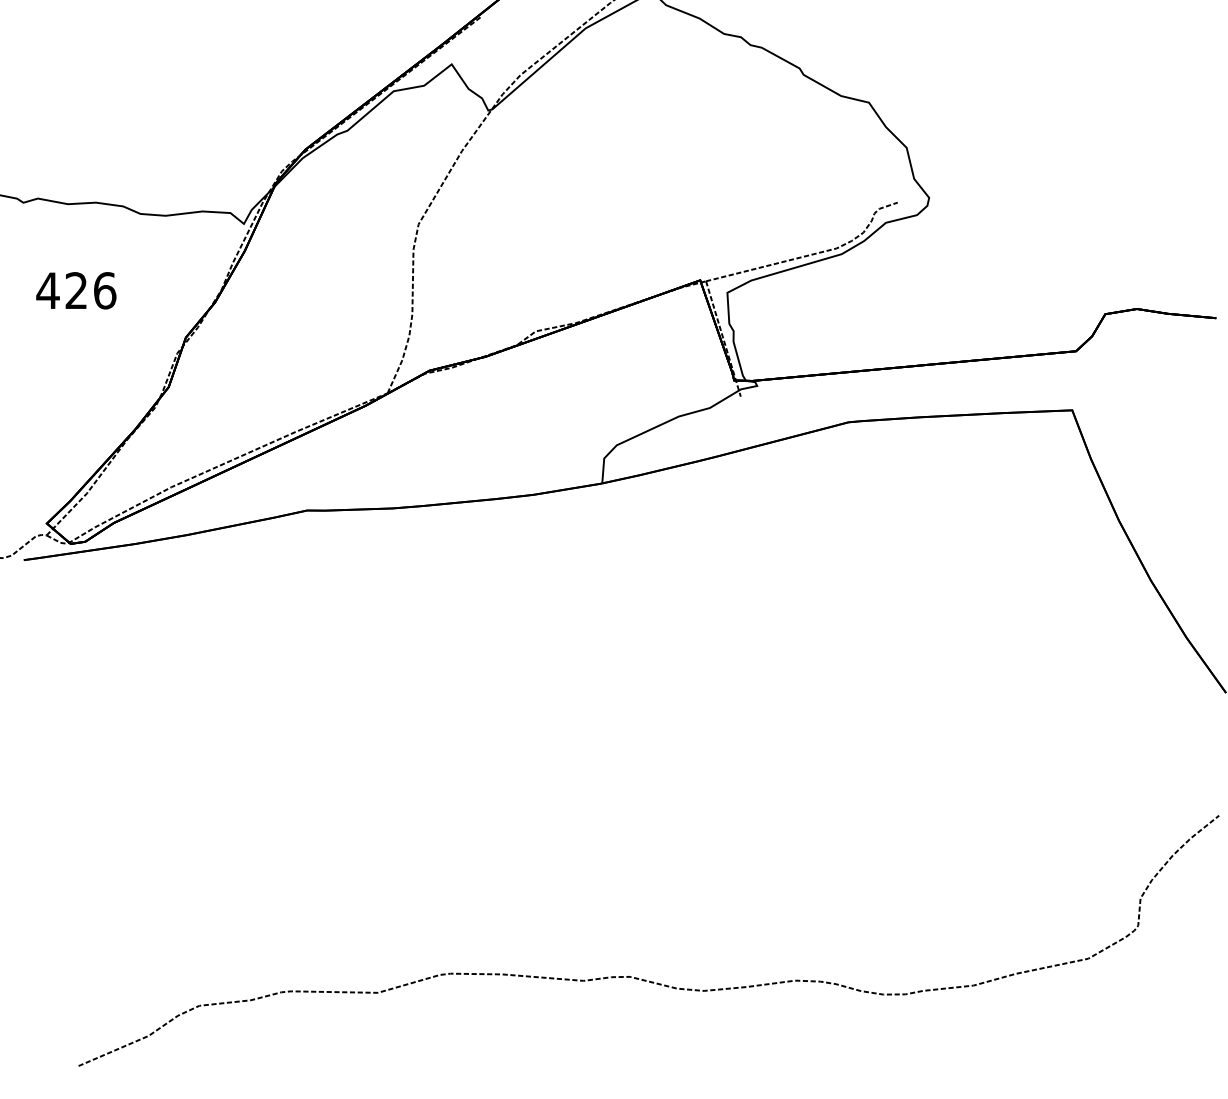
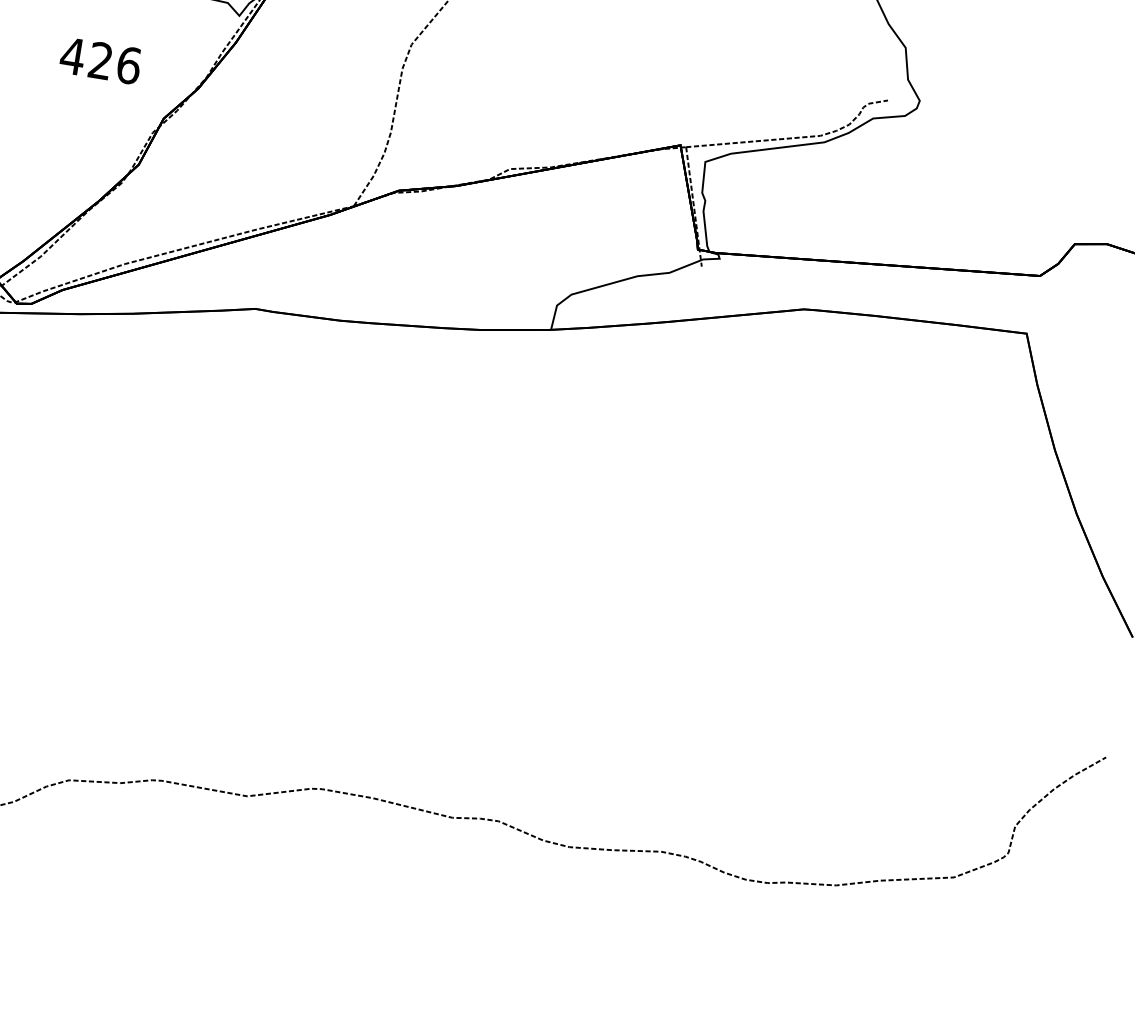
text: (76, 290) -> (100, 60), moved

